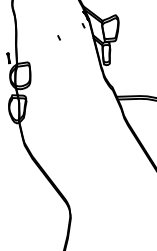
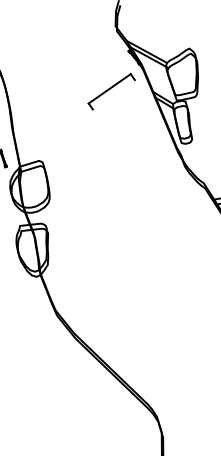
line: (70, 30) -> (109, 89), added

